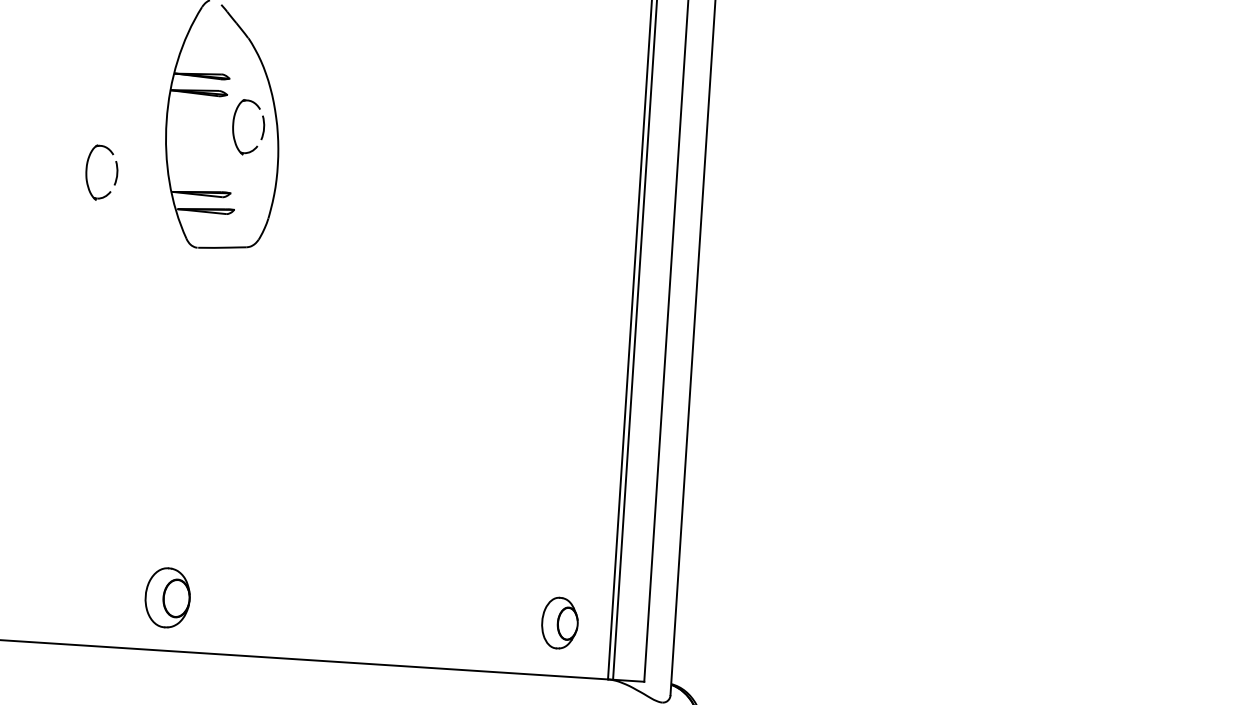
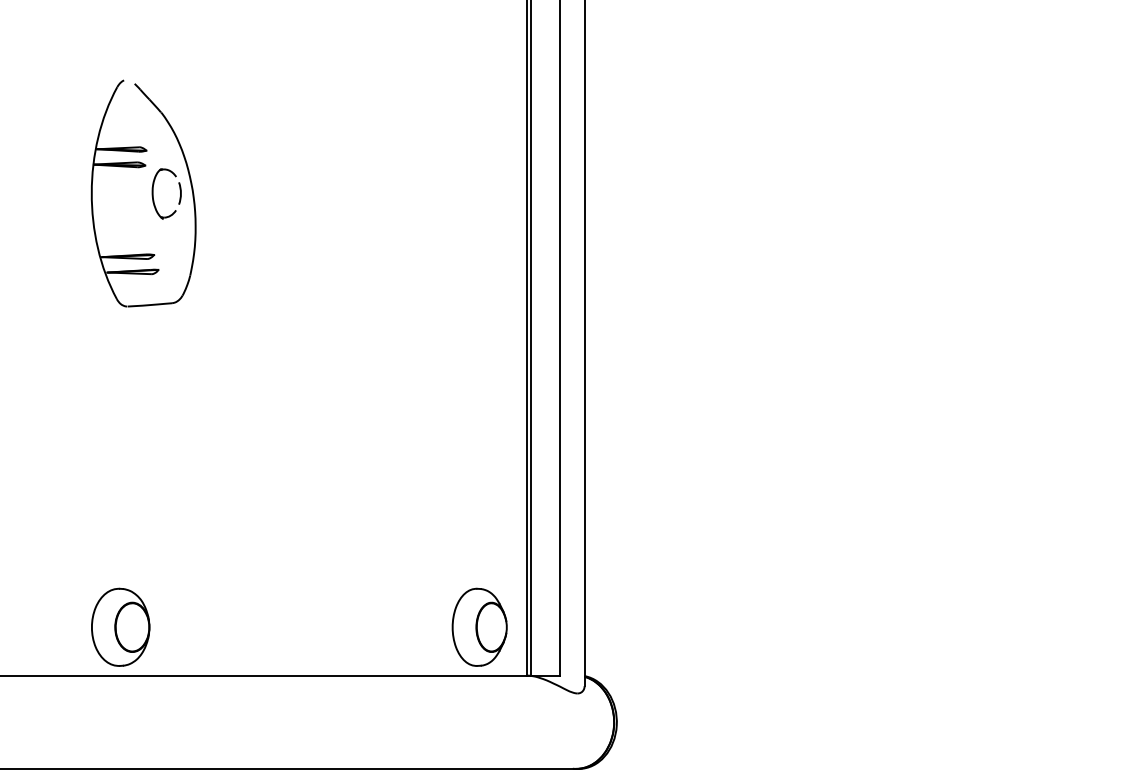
part: (87, 171) -> (22, 243), removed
part: (167, 597) -> (120, 626), size x1.43
part: (559, 622) -> (479, 626), size x1.67

